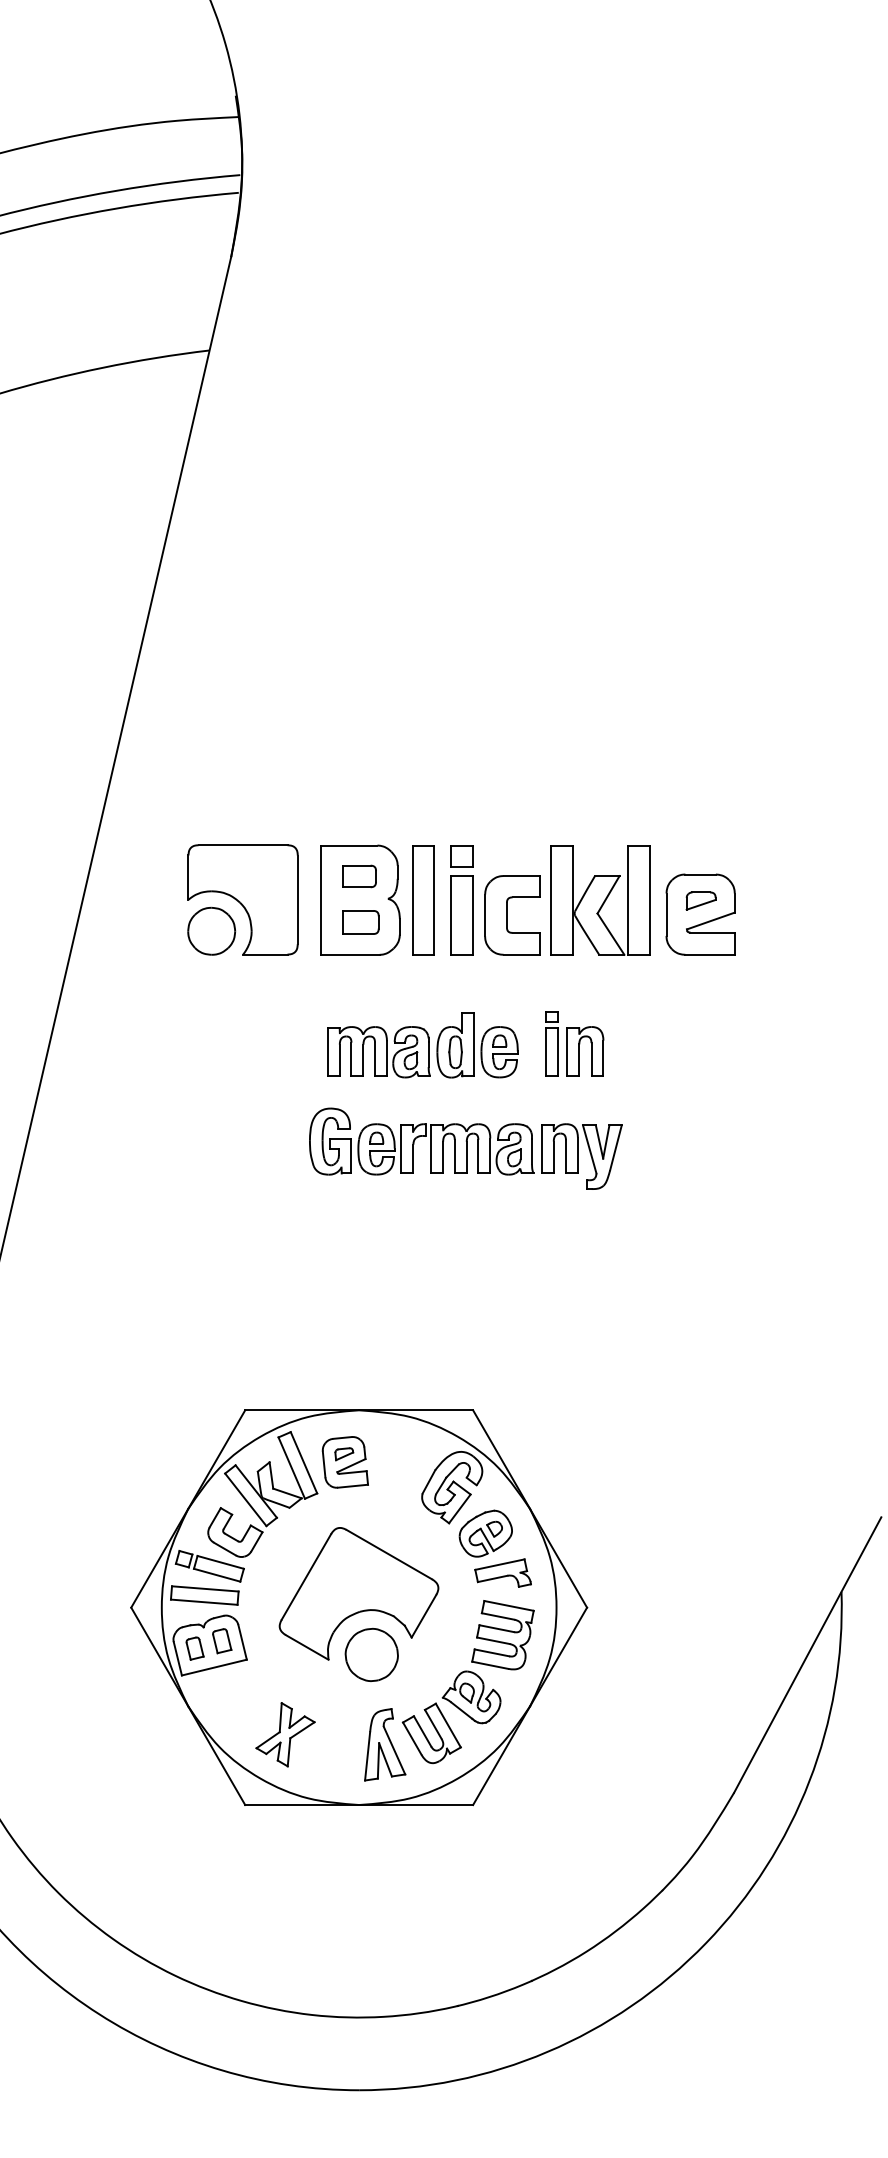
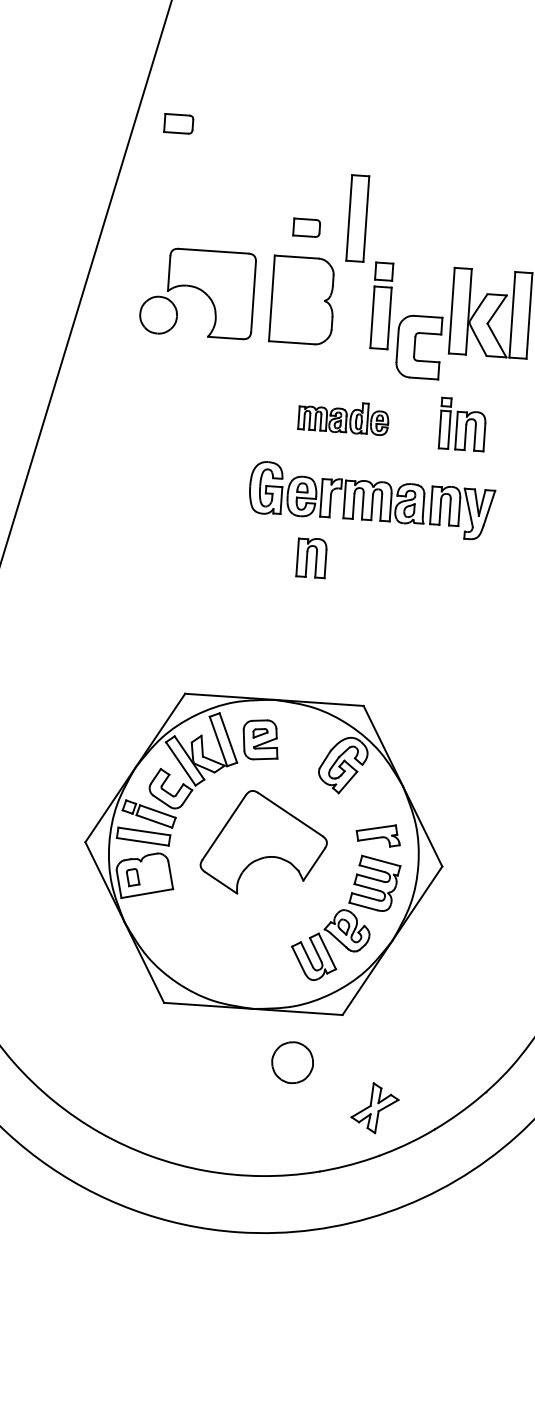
part: (359, 876) -> (306, 227), moved
part: (423, 900) -> (357, 218), moved
part: (512, 915) -> (419, 347), moved
part: (360, 922) -> (178, 123), moved
part: (211, 930) -> (158, 314), moved
part: (422, 1045) -> (343, 417), size x0.6
part: (394, 1226) -> (311, 557), added
part: (485, 1533) -> (366, 803), removed
part: (222, 1641) -> (155, 873), removed
part: (371, 1654) -> (292, 1062), moved
part: (285, 1734) -> (375, 1108), moved
part: (385, 1744) -> (277, 962), removed

